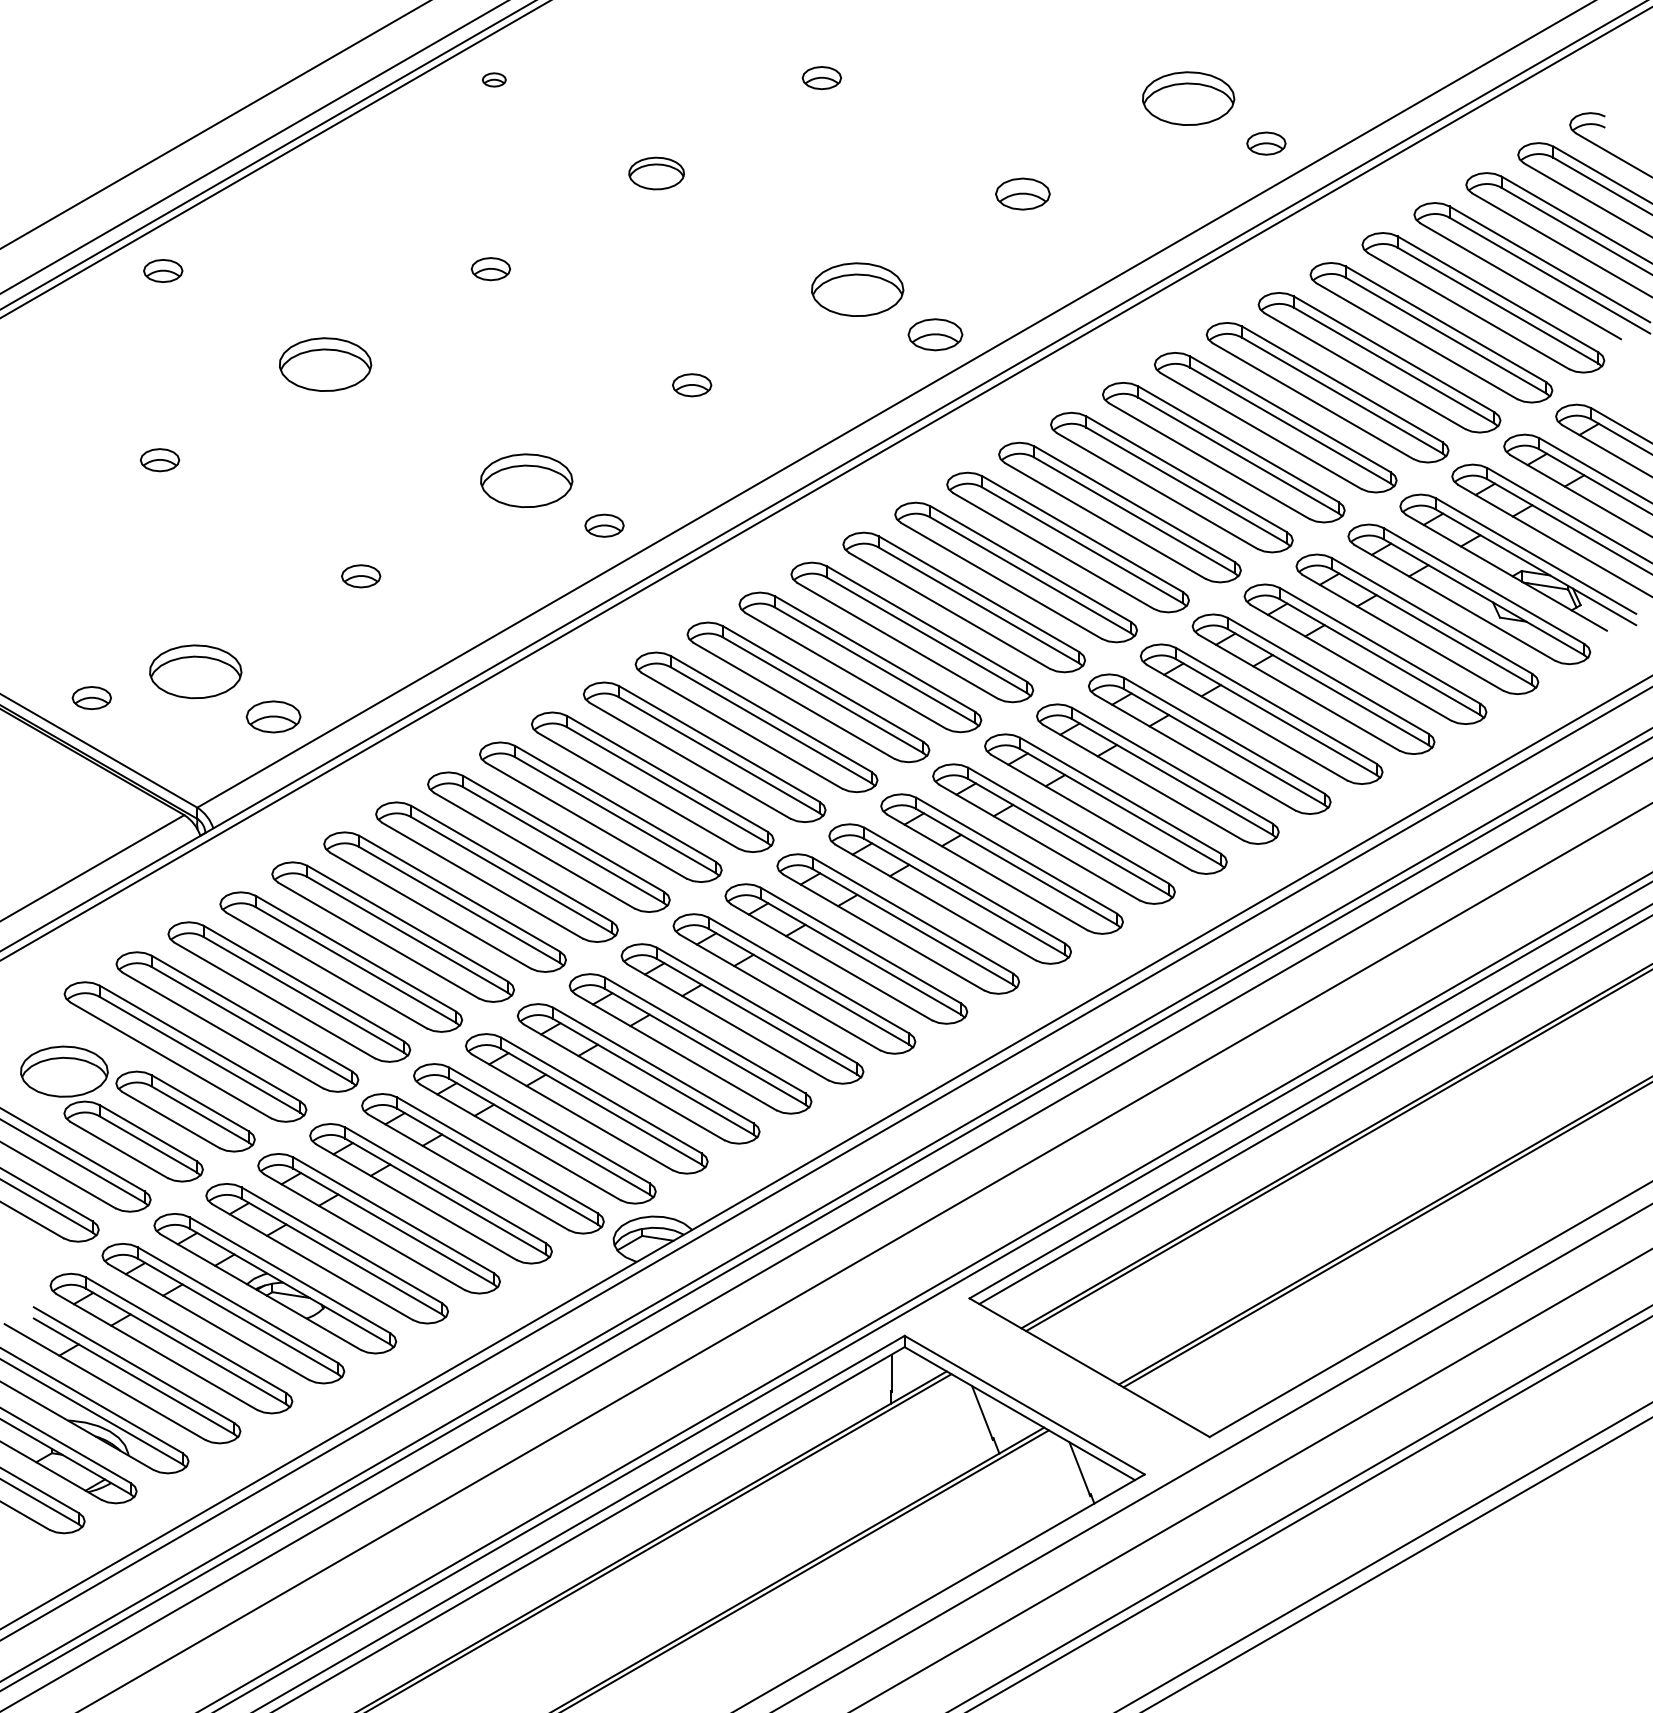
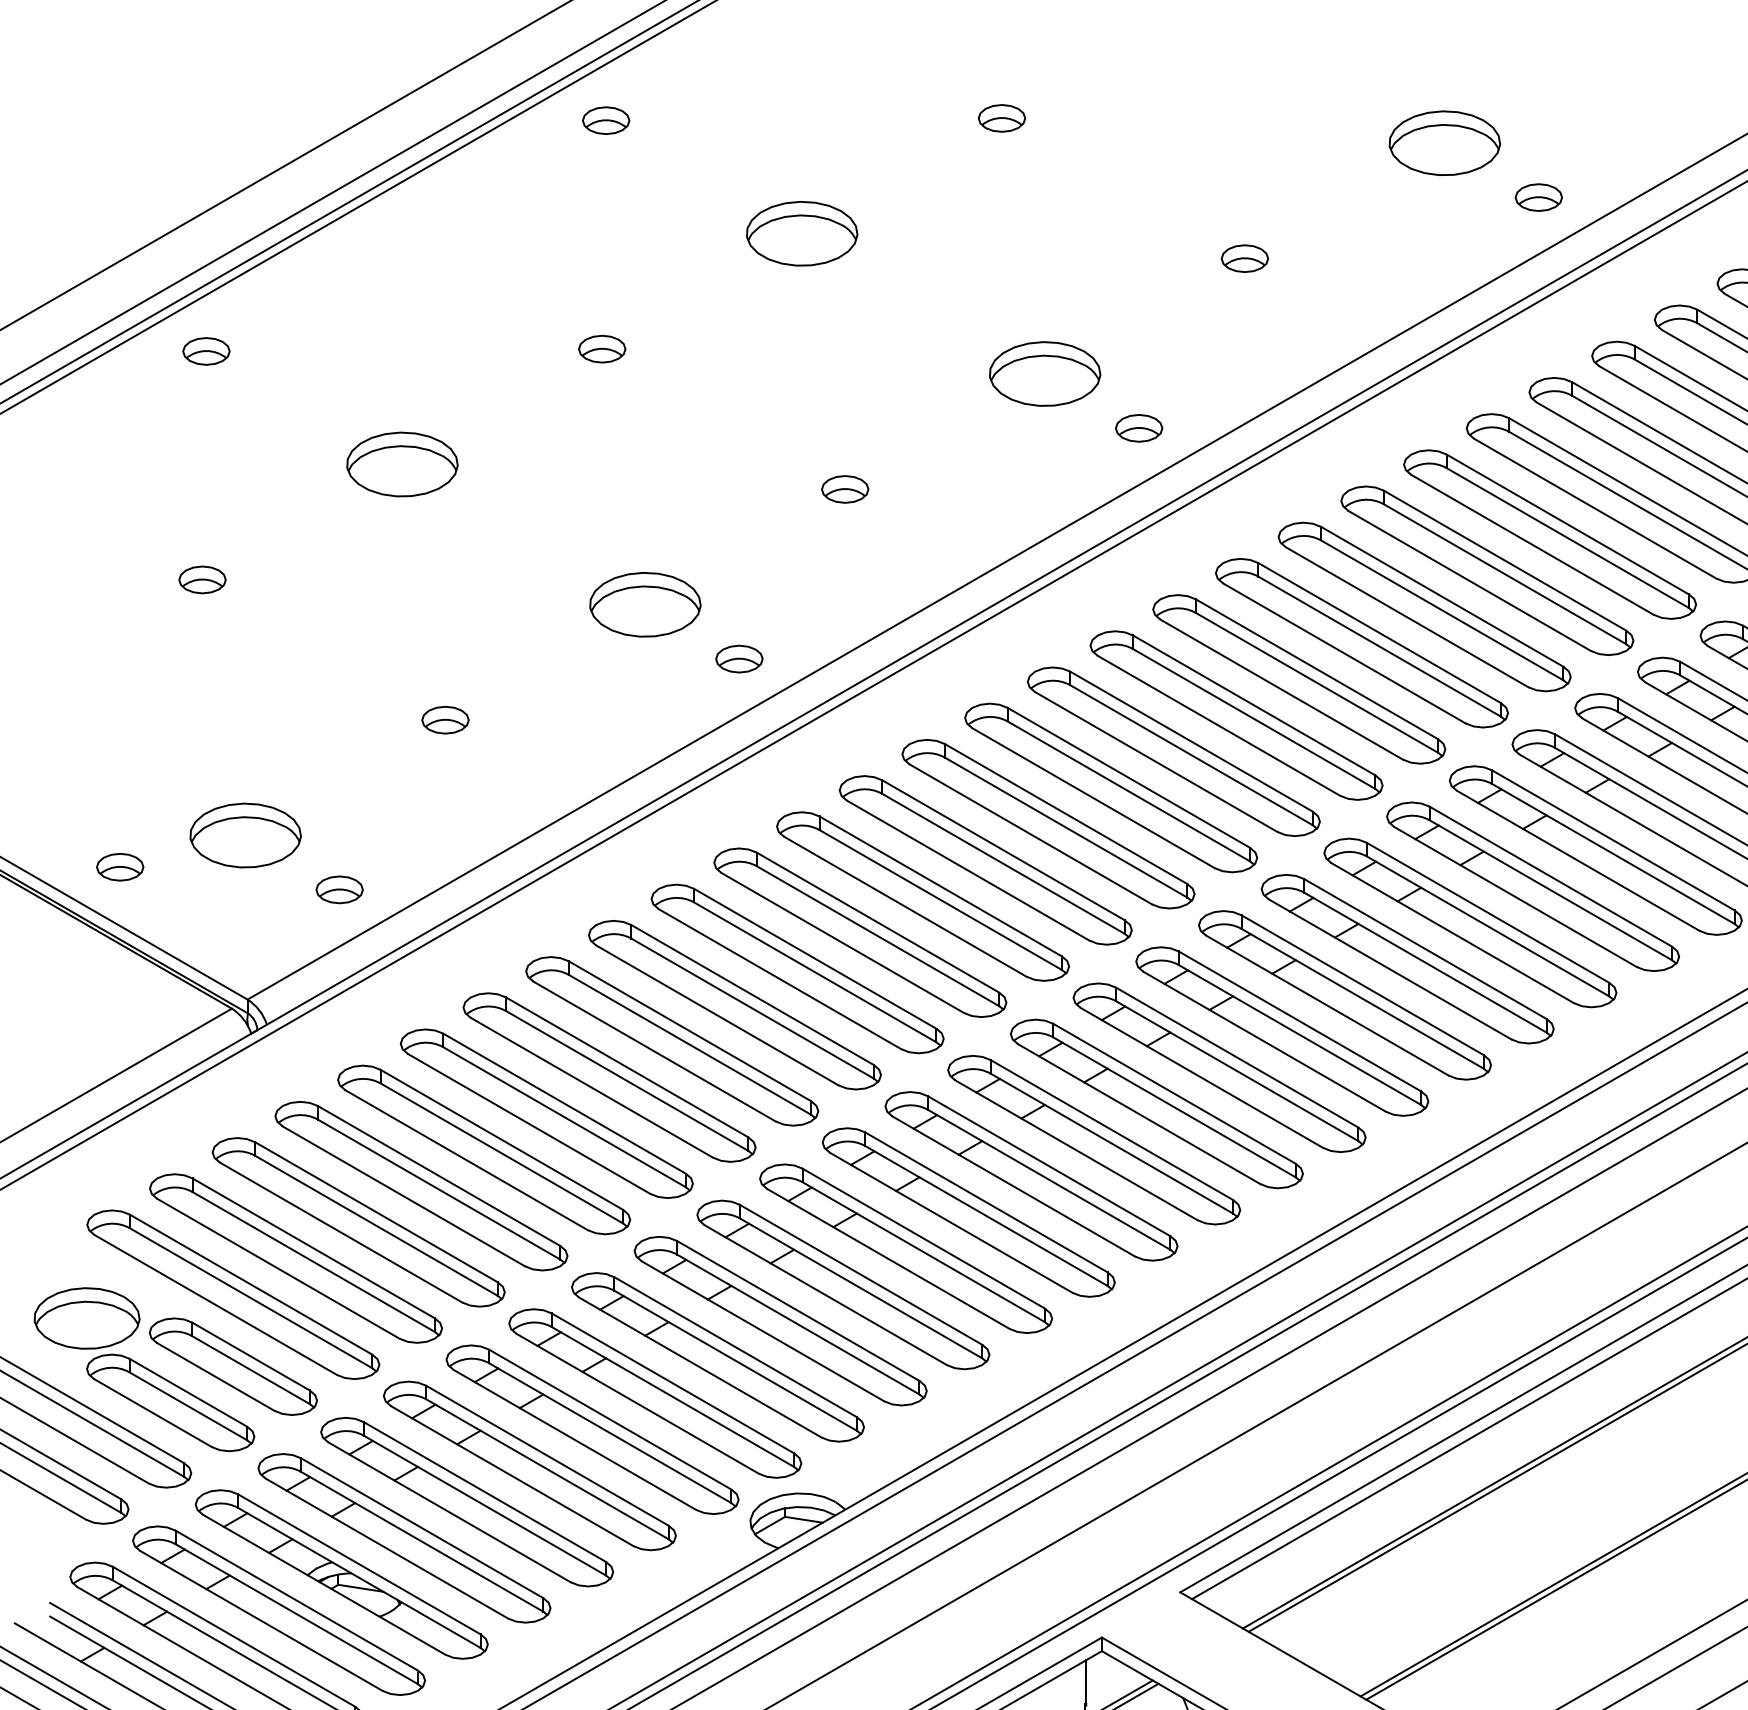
part: (494, 79) -> (606, 120), size x1.67
part: (656, 173) -> (802, 233), size x1.67
part: (1023, 194) -> (1245, 259), size x0.71
part: (935, 334) -> (1139, 428), size x0.71
part: (273, 716) -> (339, 889), size x0.71

